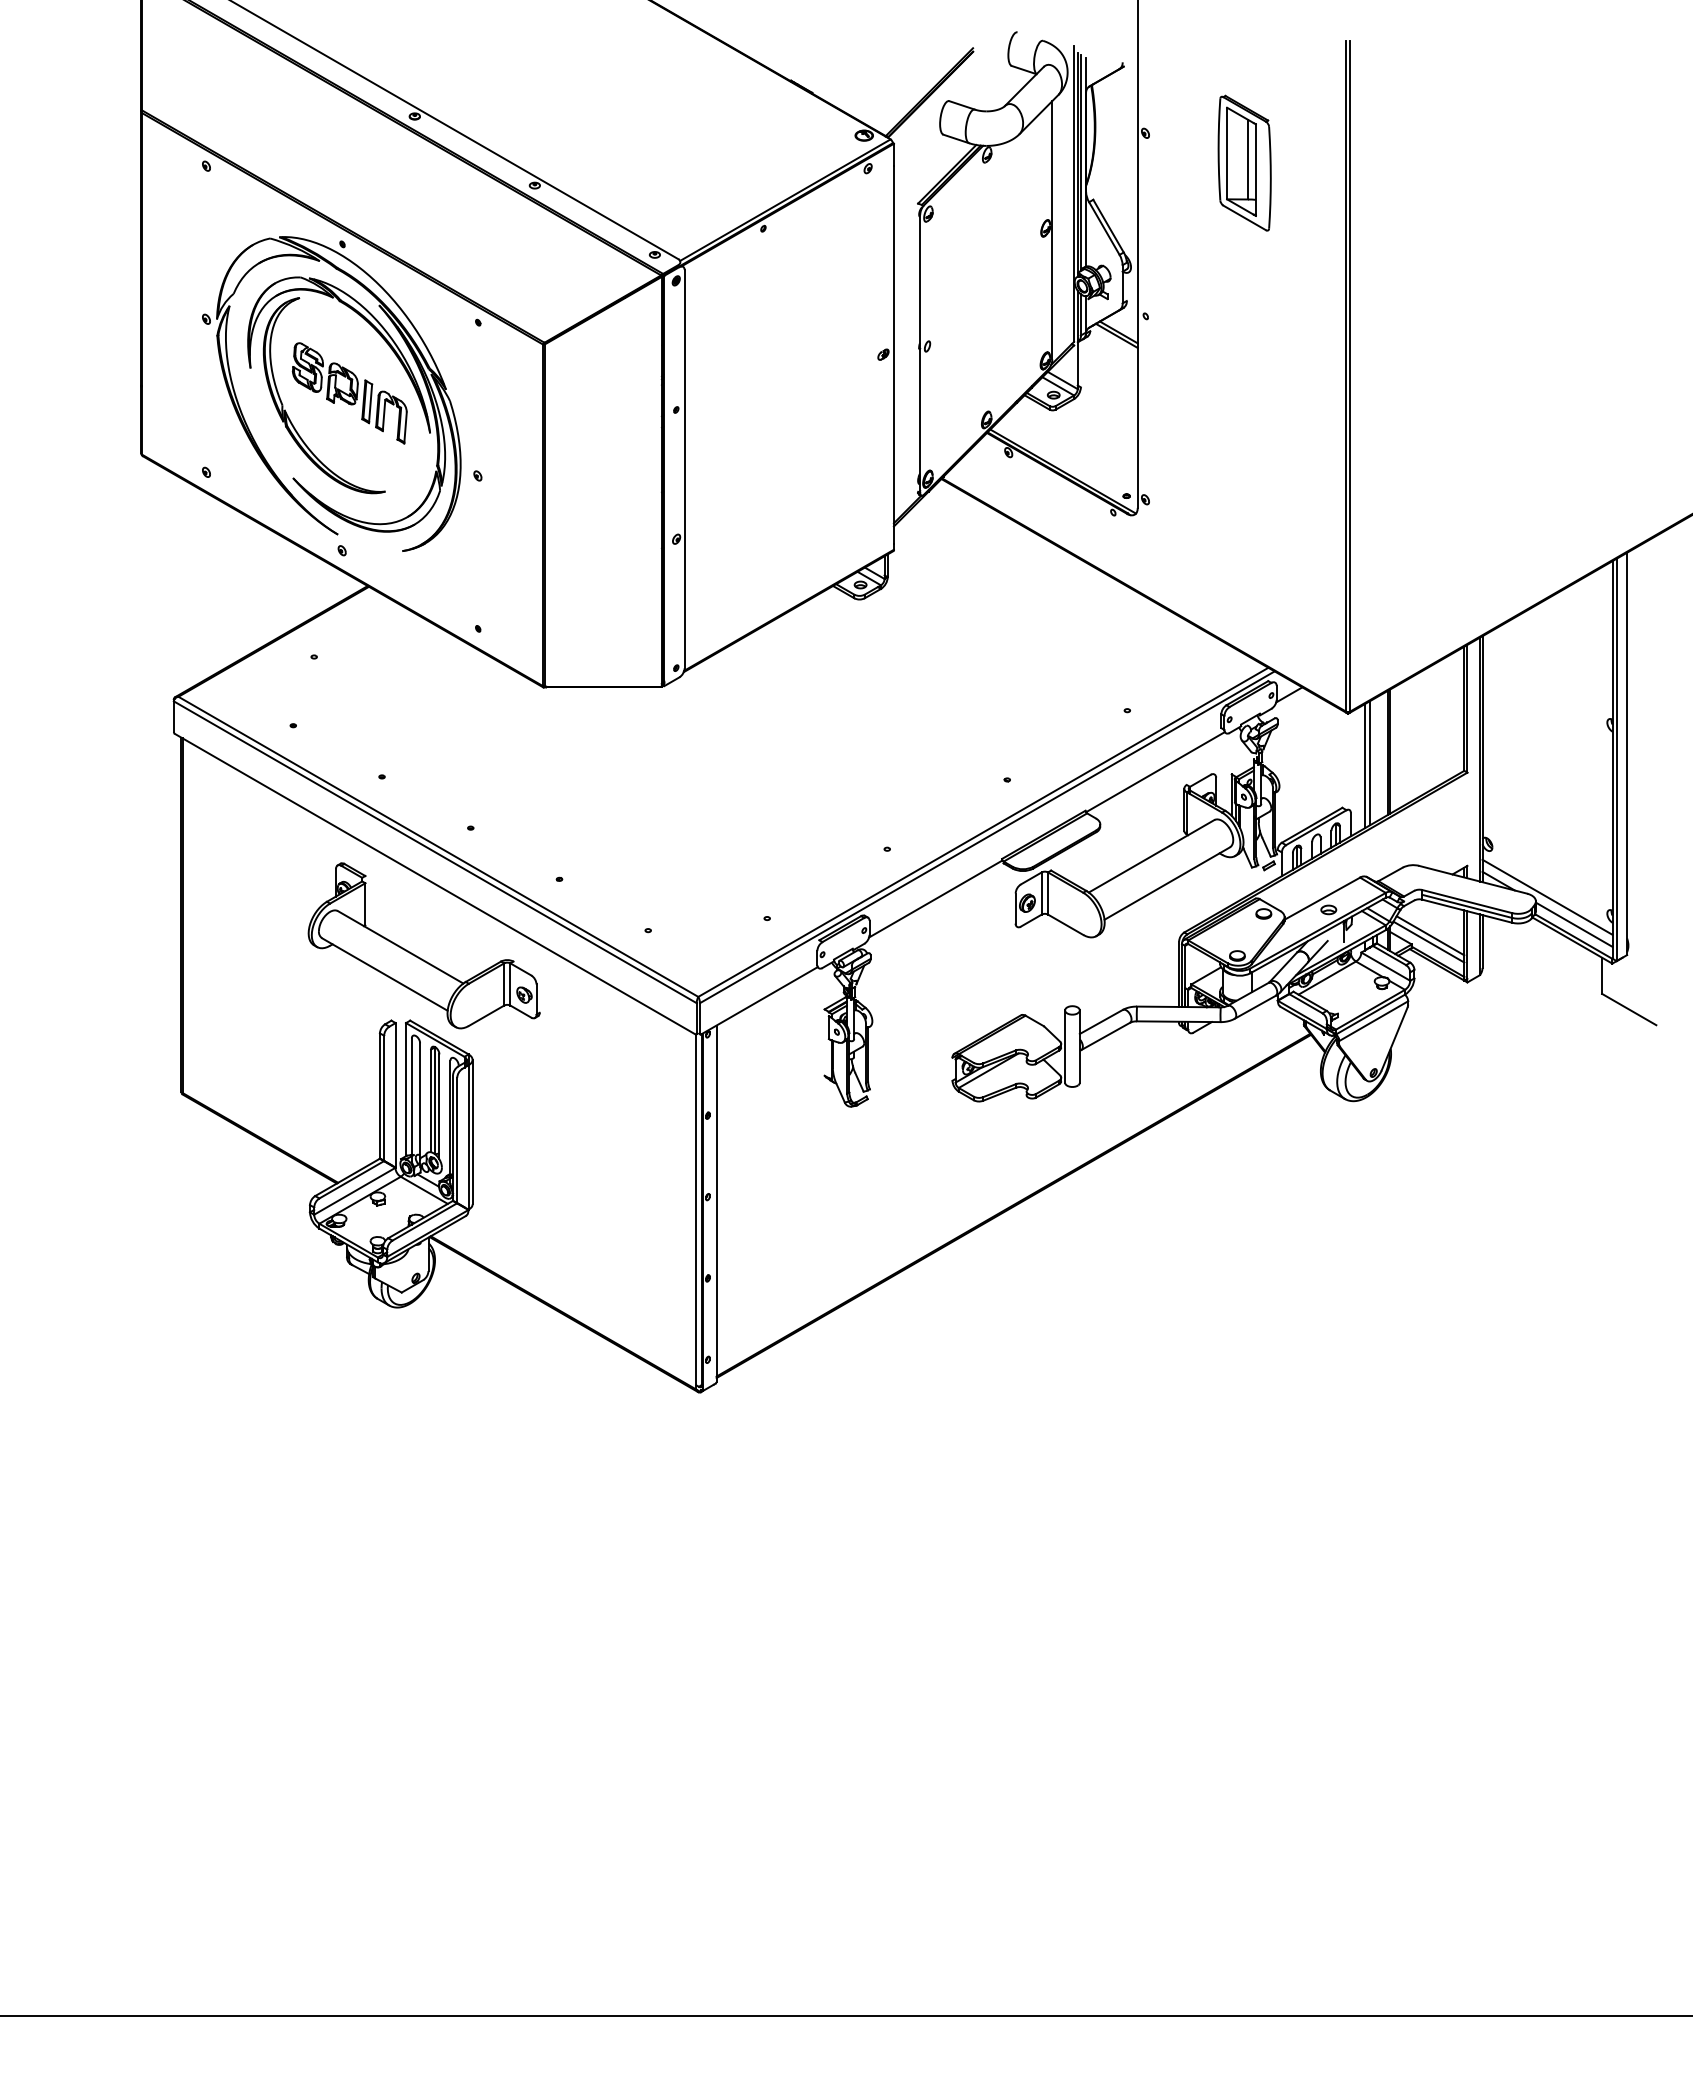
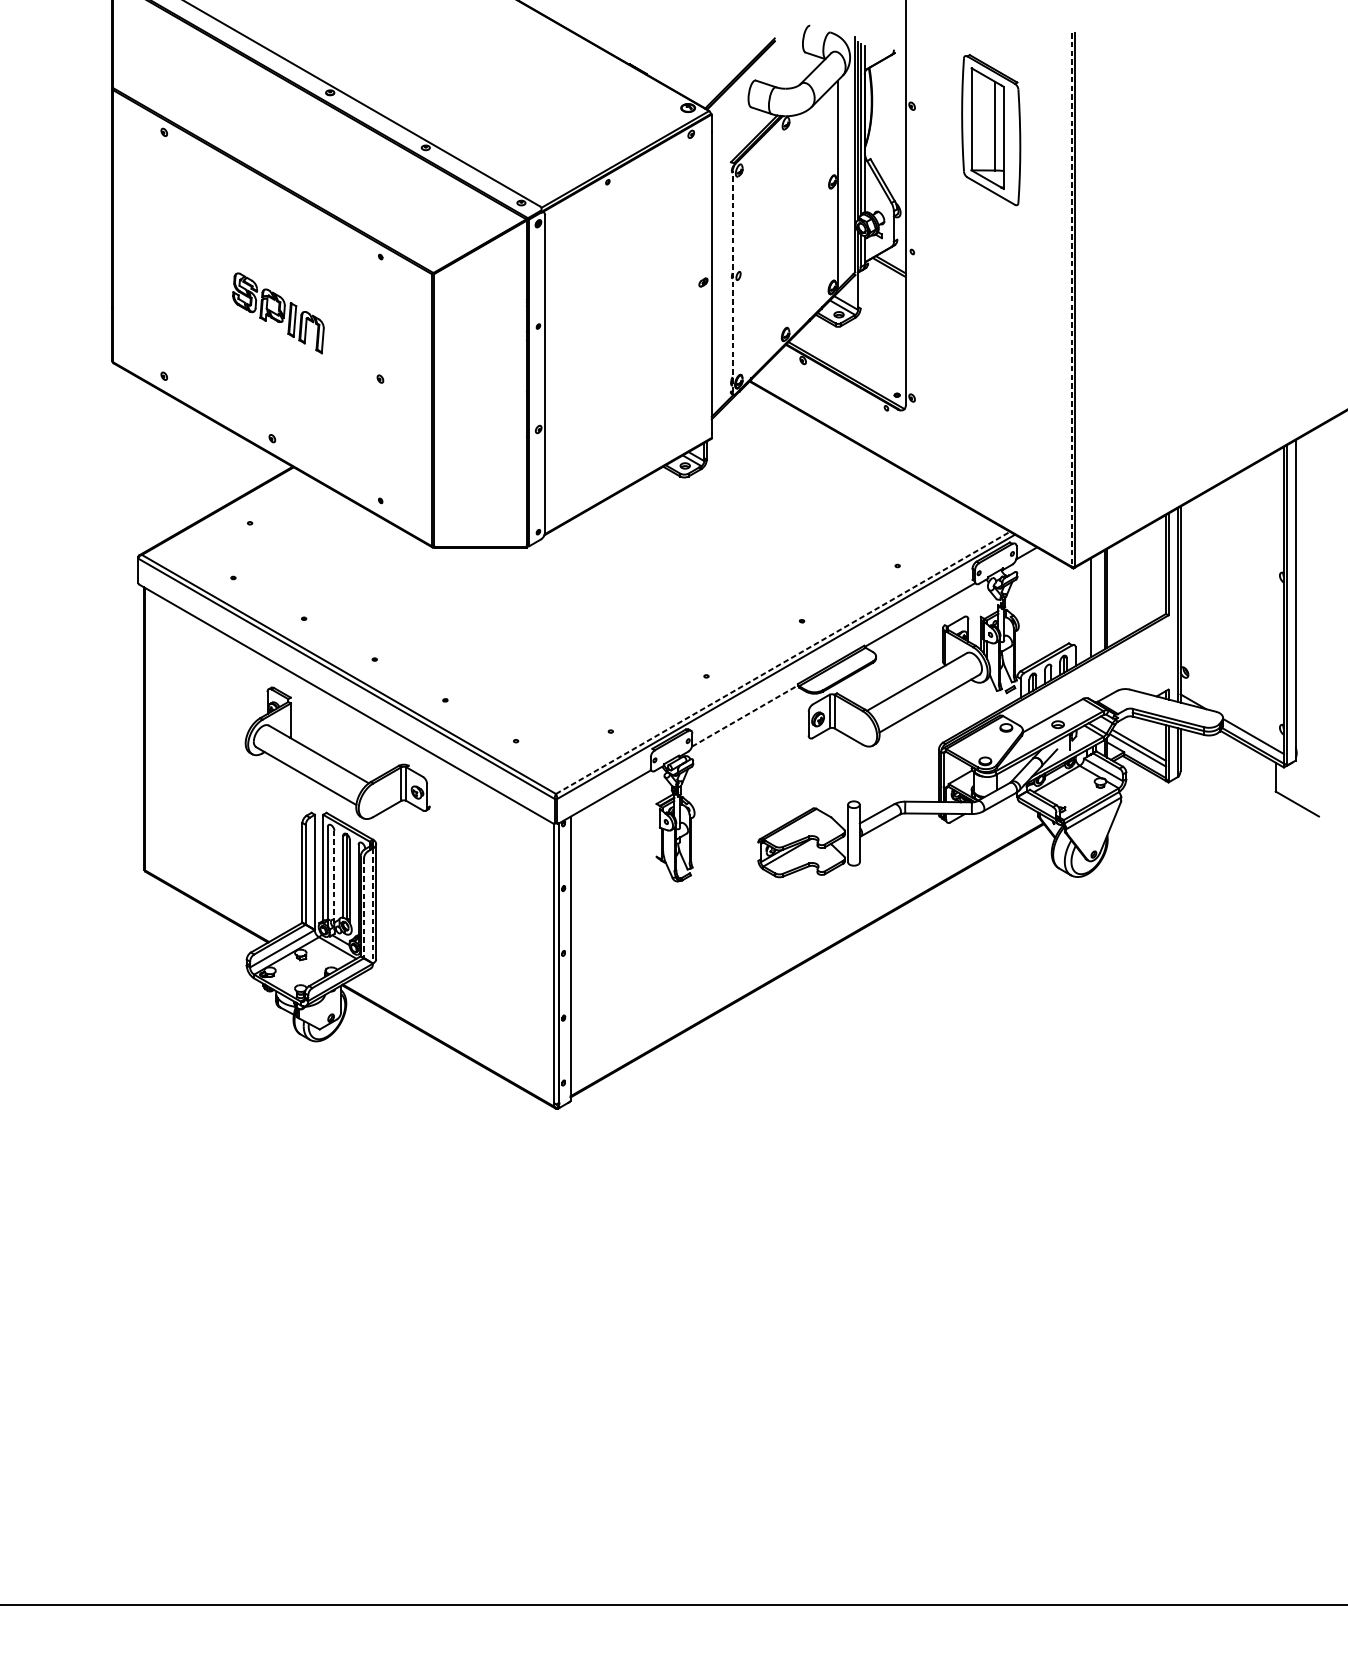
part: (1244, 162) -> (990, 129), size x1.4
line: (920, 353) -> (732, 281), solid -> dashed
line: (1345, 376) -> (1071, 299), solid -> dashed
part: (288, 415) -> (229, 330), removed
line: (1364, 766) -> (1086, 610), removed
line: (983, 832) -> (783, 663), solid -> dashed
line: (1547, 896) -> (1232, 714), removed
line: (935, 899) -> (744, 716), solid -> dashed
line: (420, 1101) -> (334, 877), solid -> dashed
line: (468, 1137) -> (372, 905), solid -> dashed
line: (457, 1140) -> (364, 908), solid -> dashed

